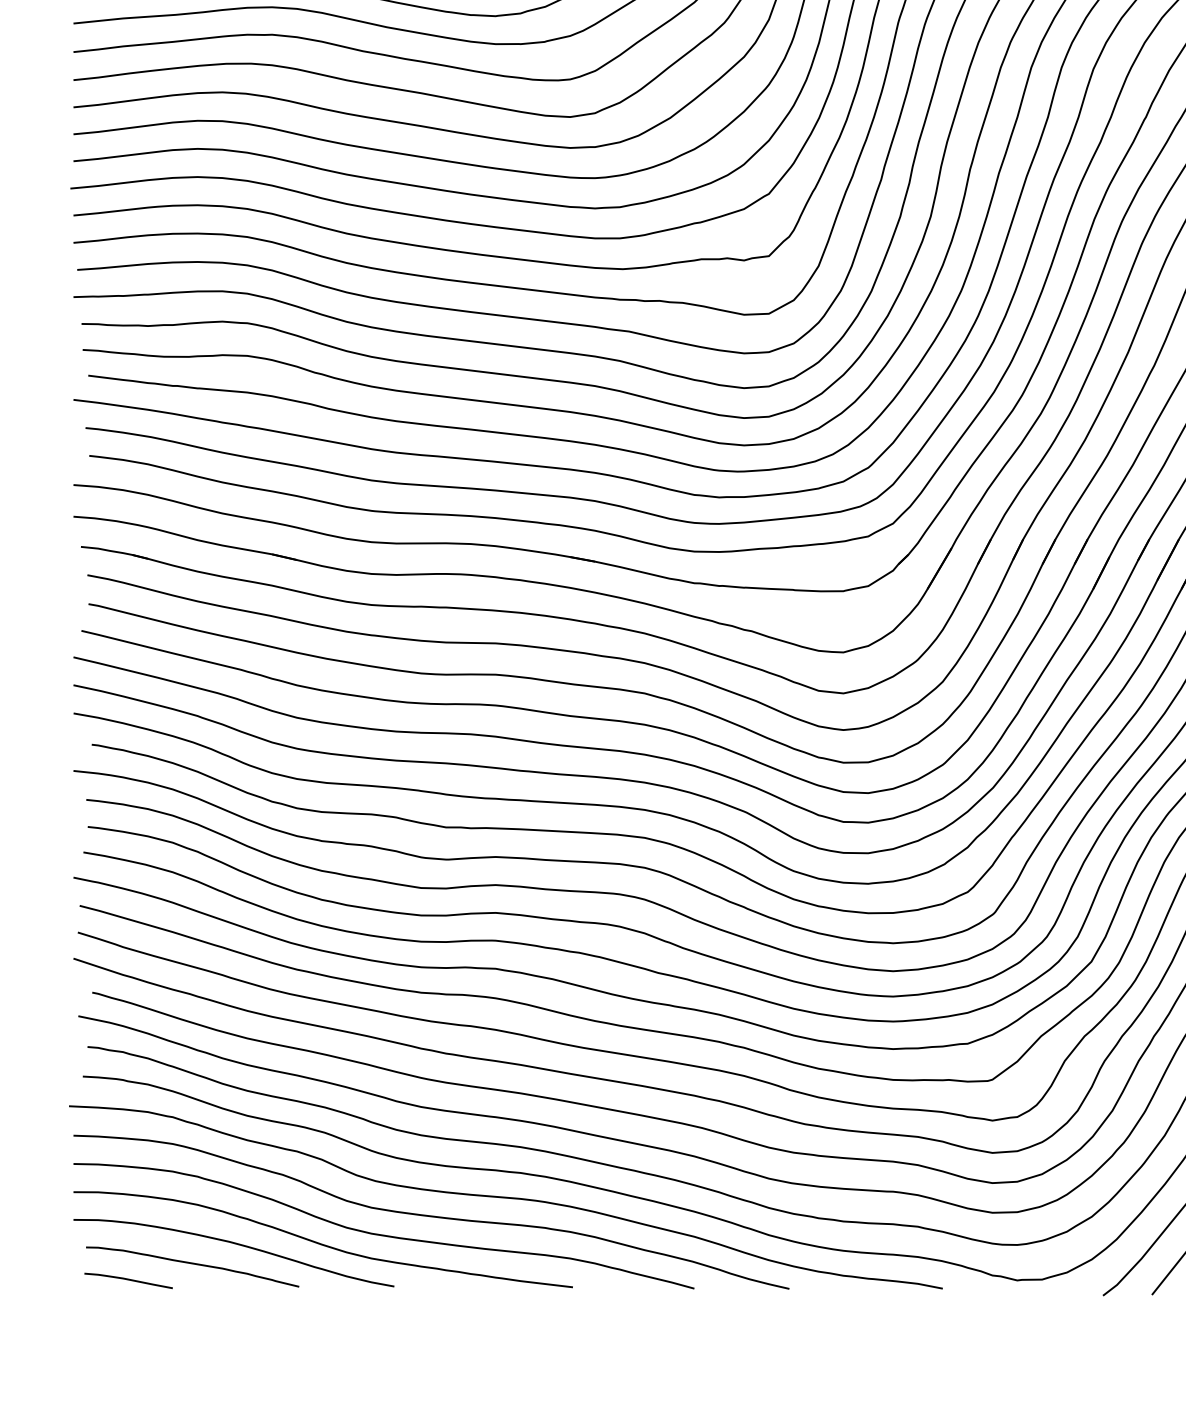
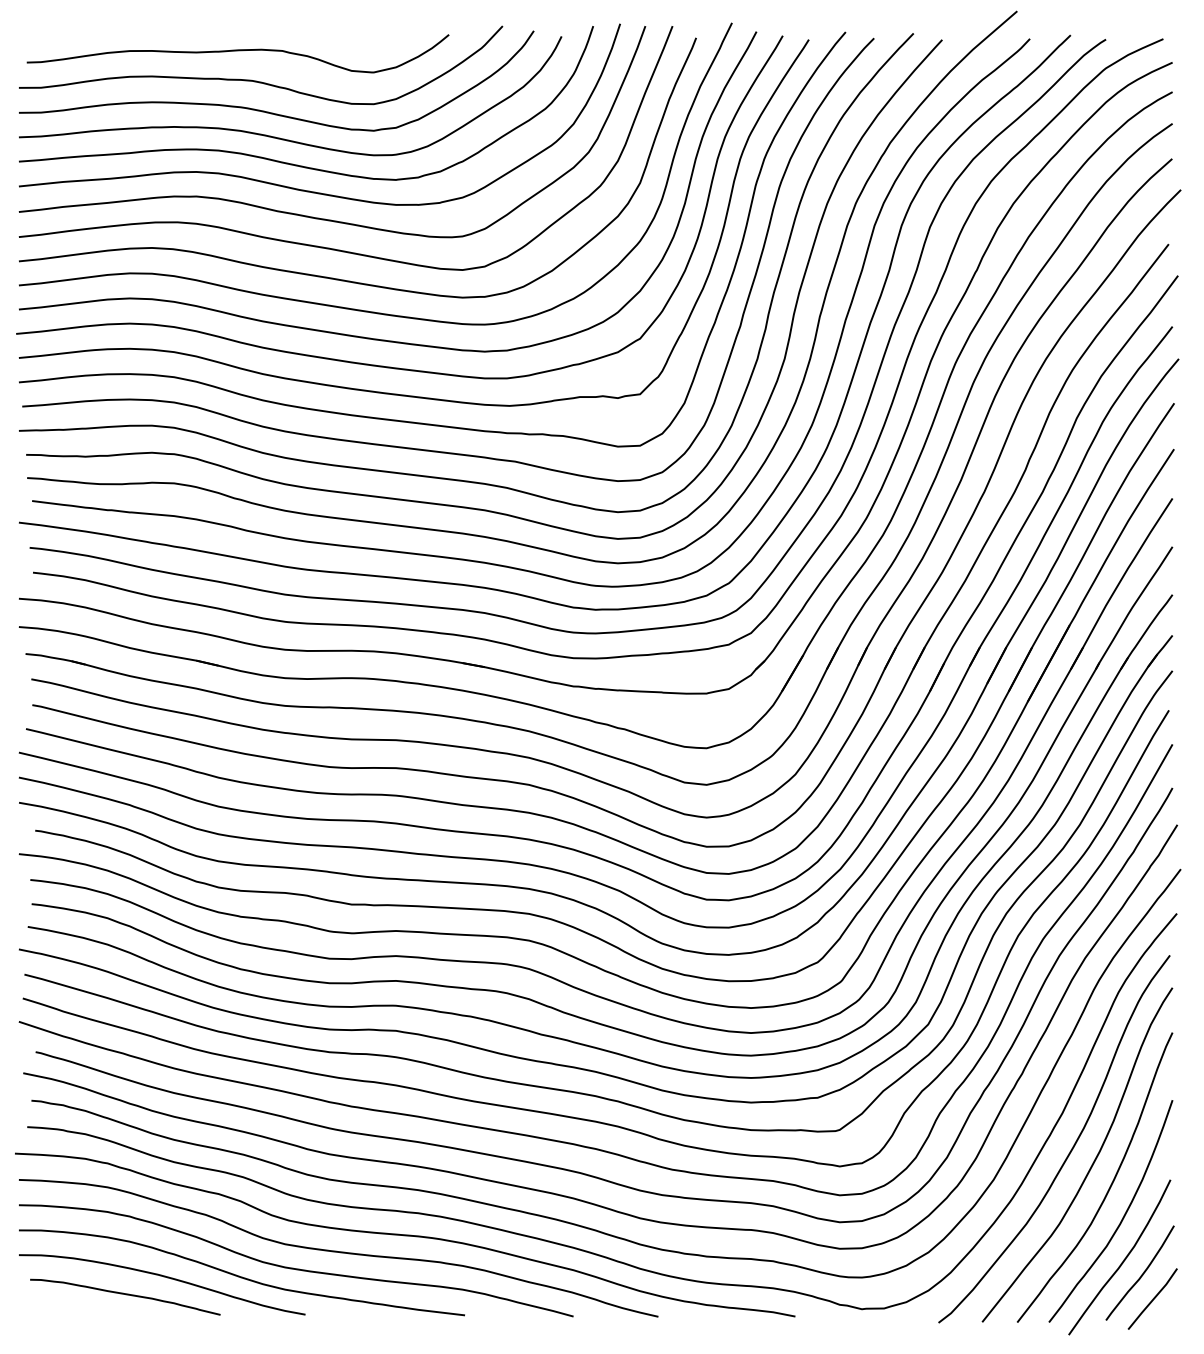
curve: (127, 1280) -> (67, 1309), removed

